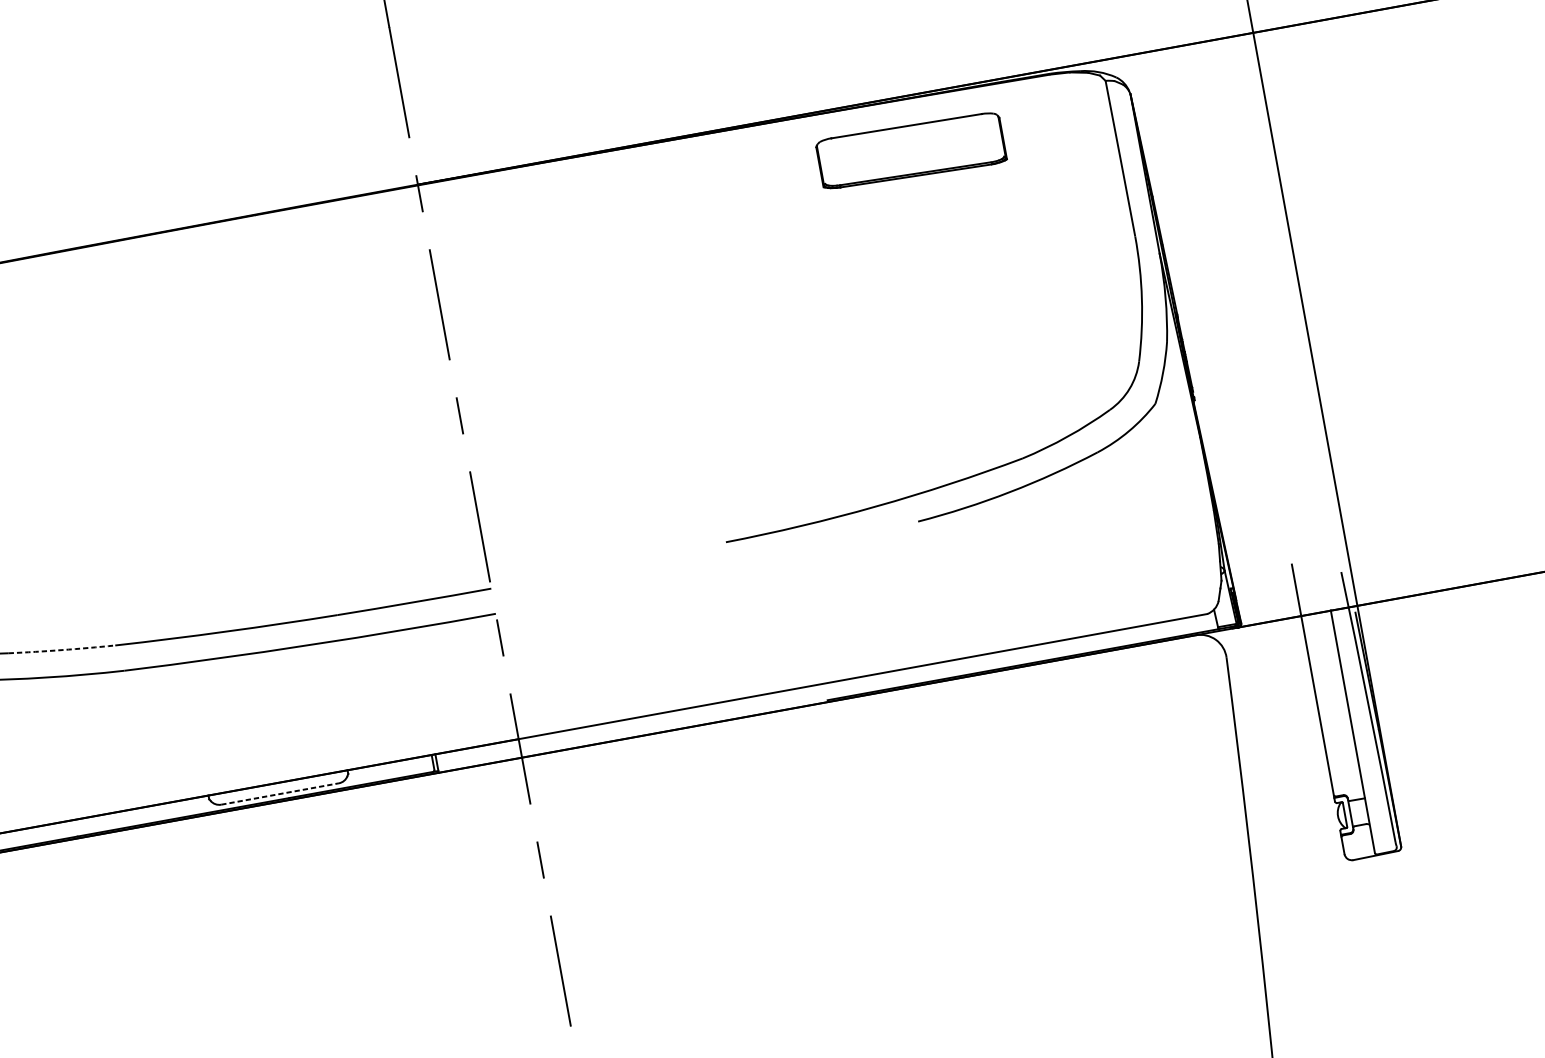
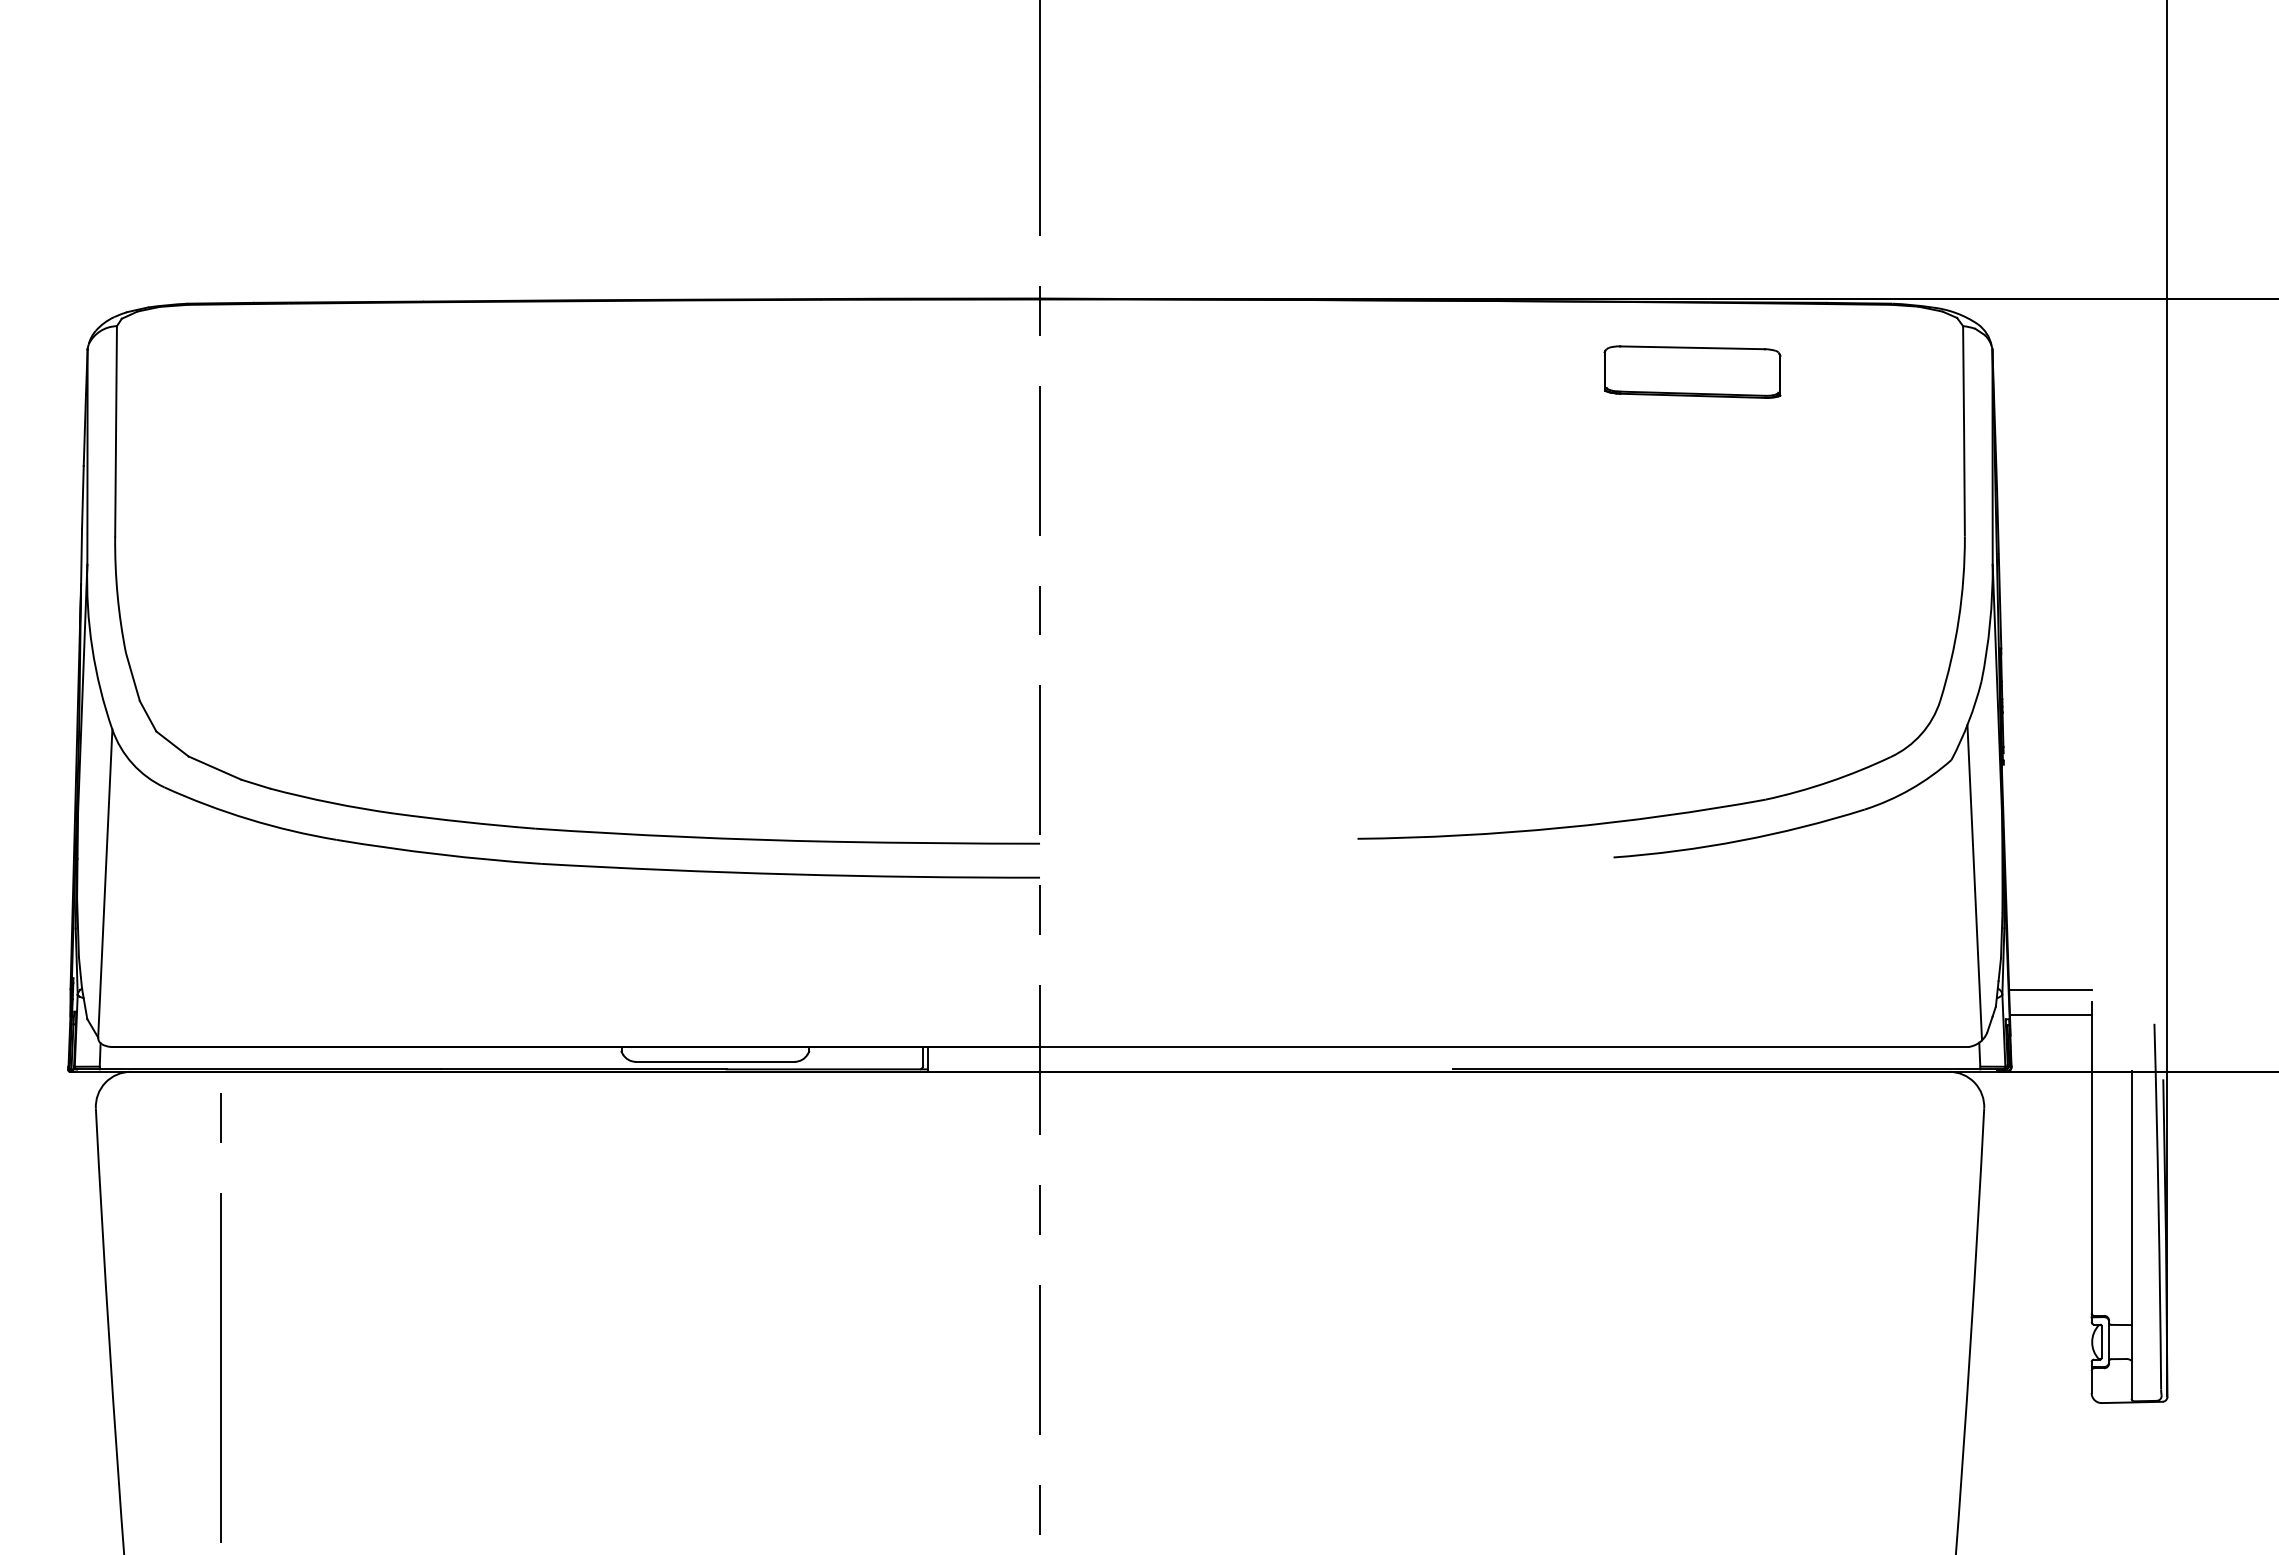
part: (911, 150) -> (1692, 371), size x0.71
line: (1188, 491) -> (1974, 882), added
line: (1259, 560) -> (2050, 989), added
line: (1263, 579) -> (2050, 1015), added
arc: (62, 650) -> (464, 822), dashed -> solid
line: (280, 793) -> (715, 1061), dashed -> solid

